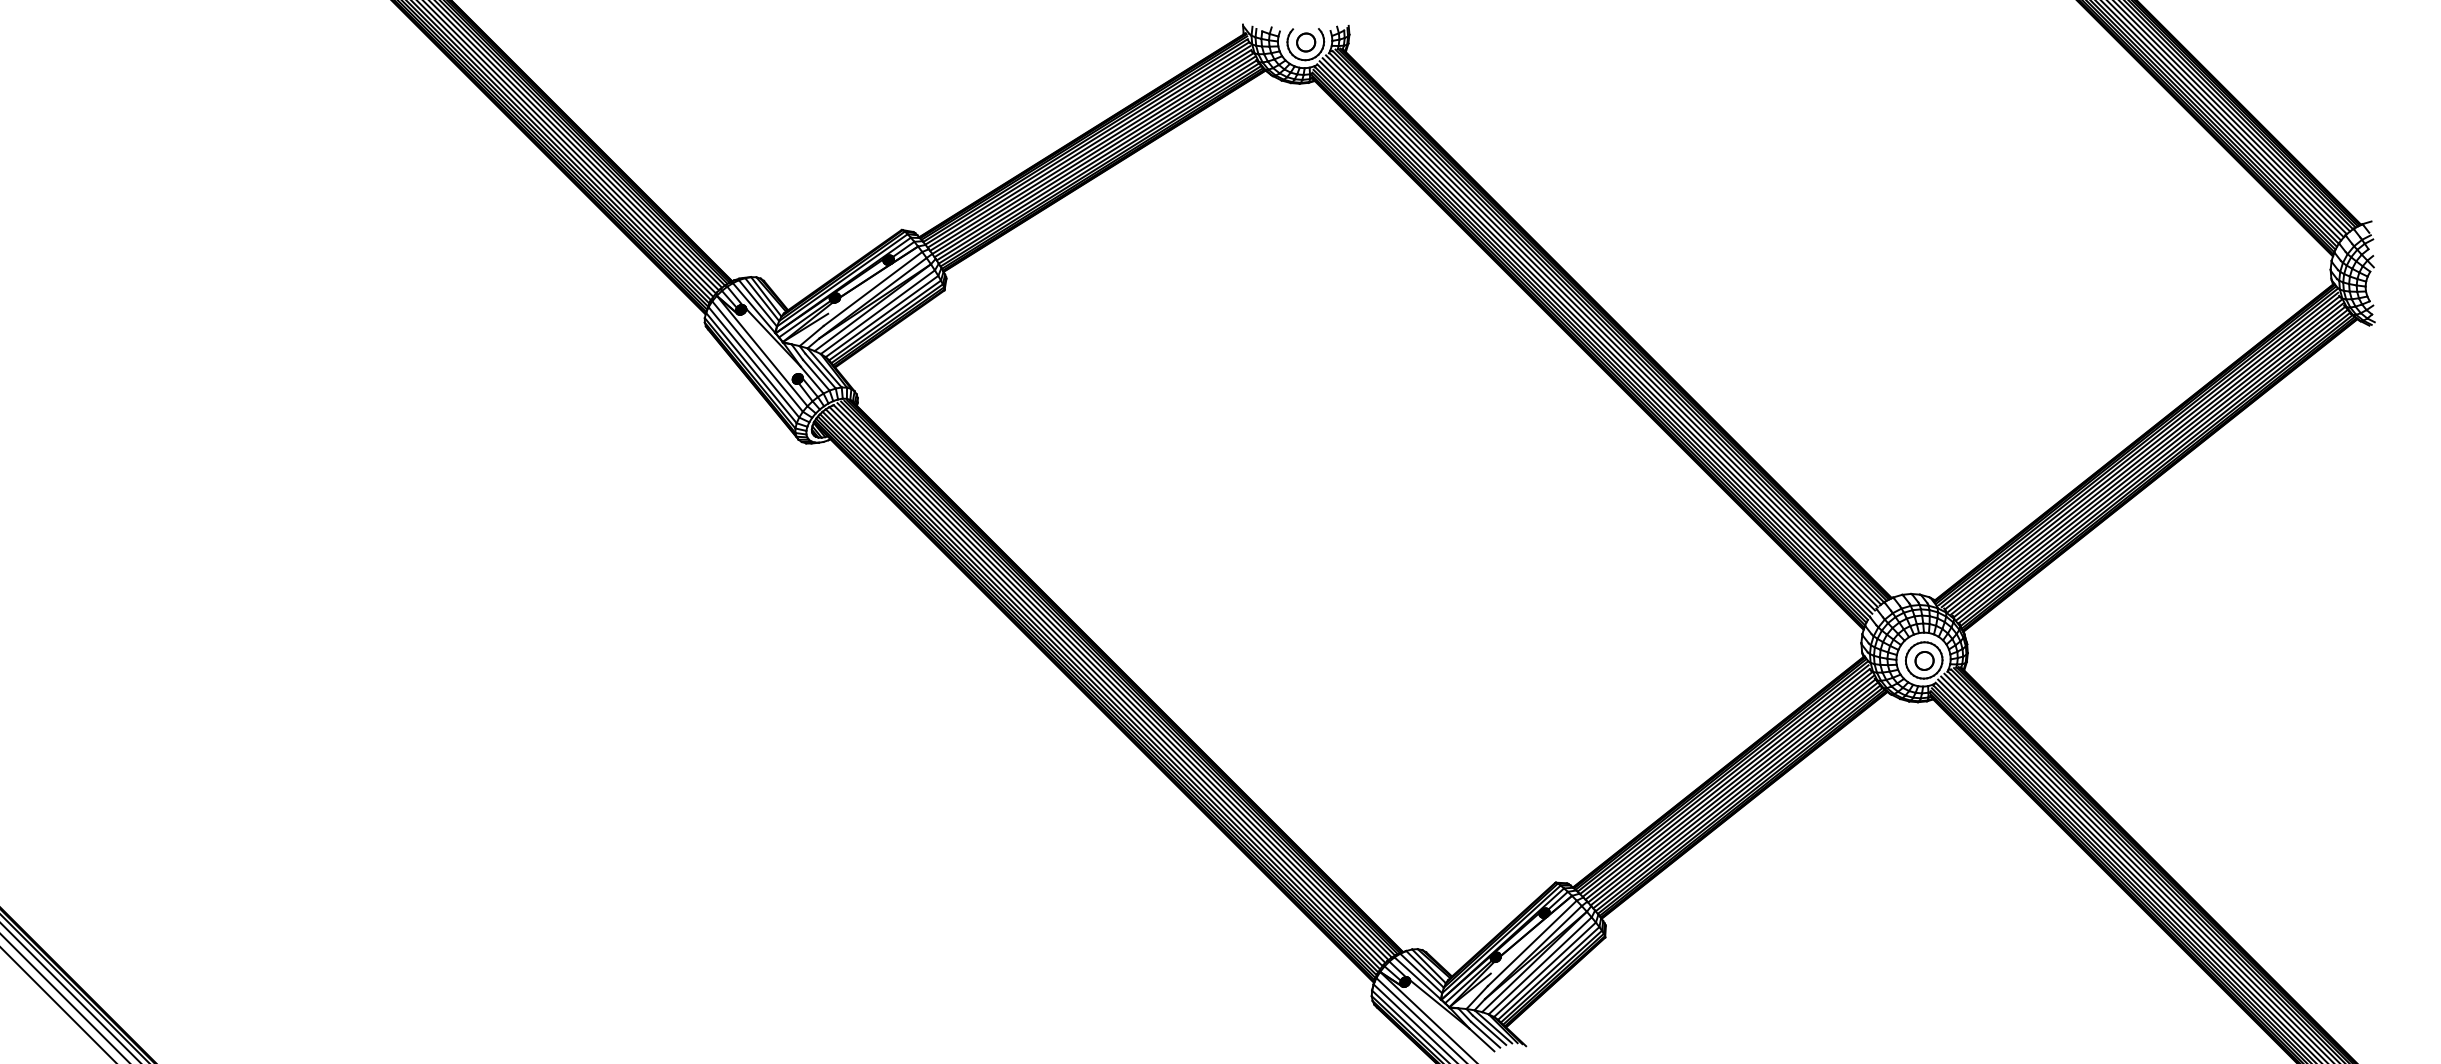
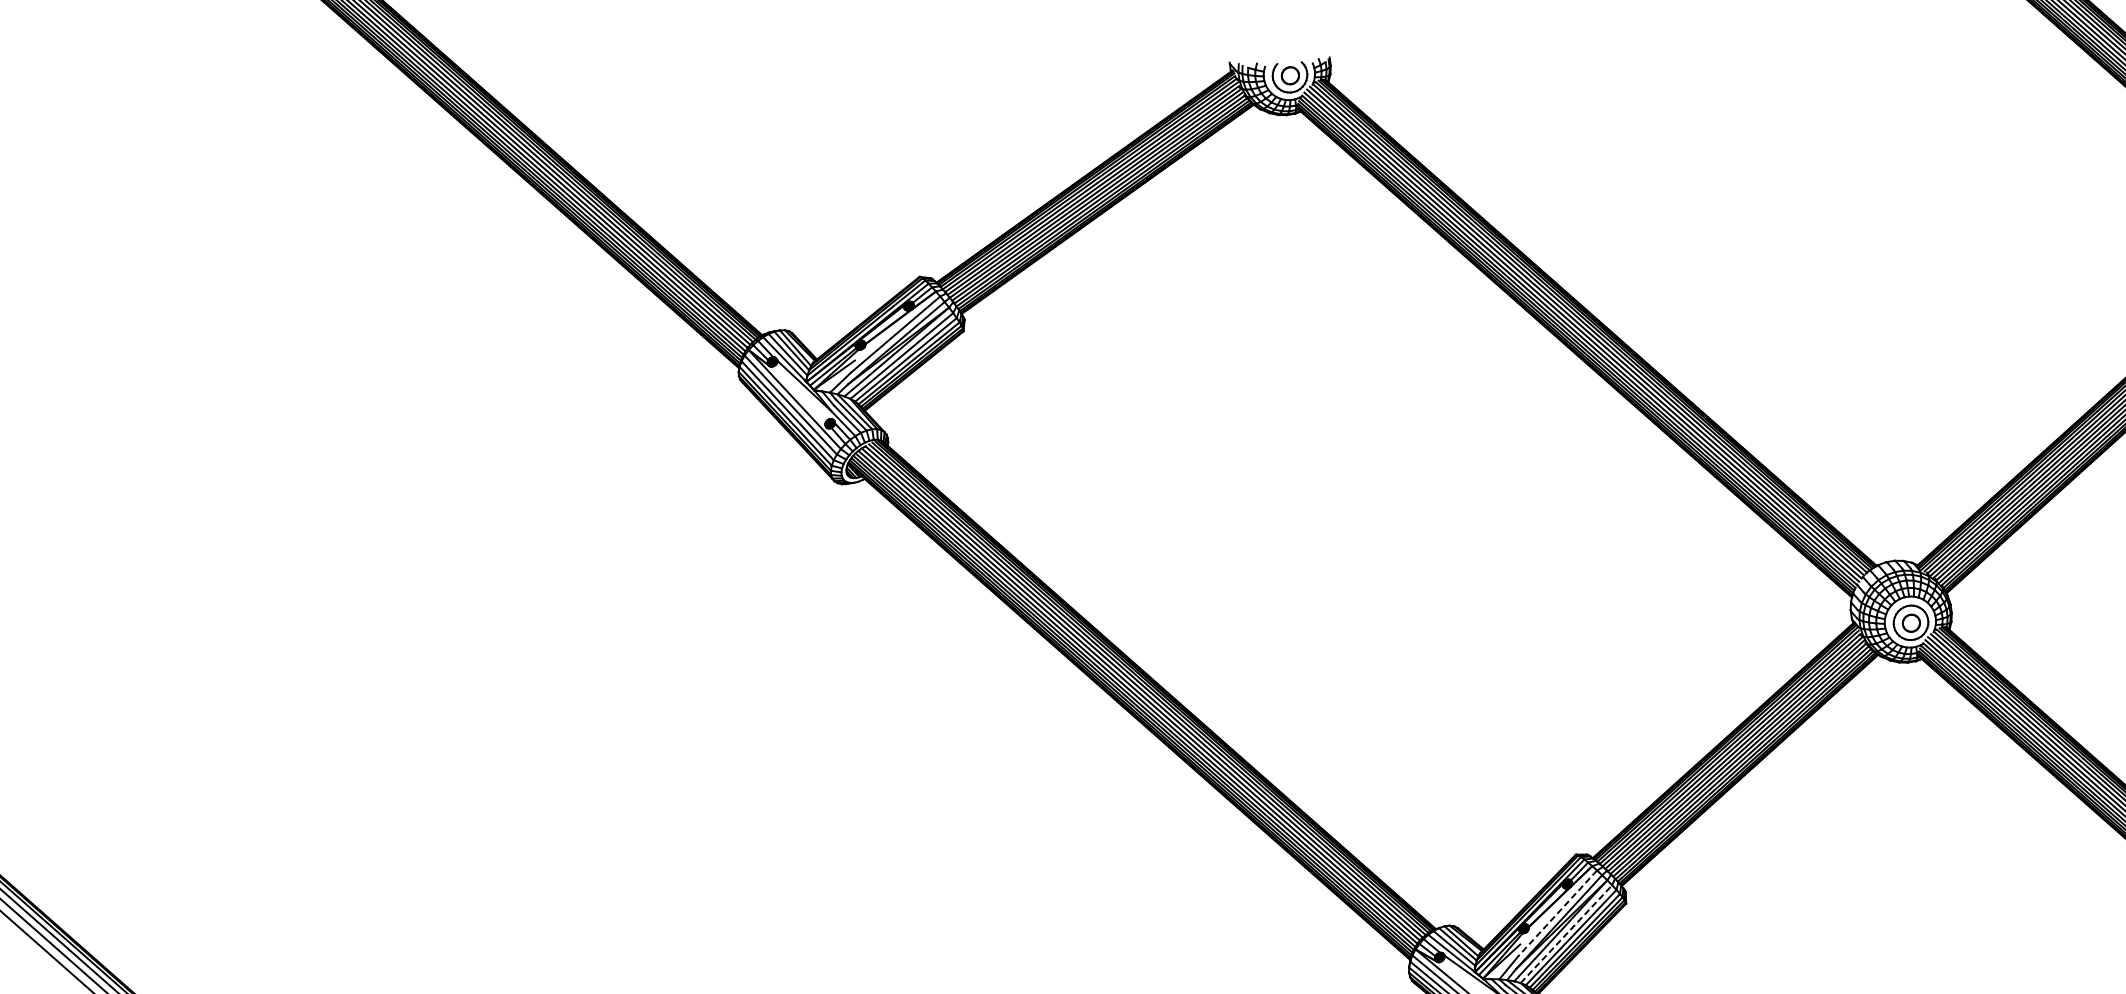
line: (1532, 943) -> (1557, 913), solid -> dashed
line: (1540, 965) -> (1566, 933), solid -> dashed

